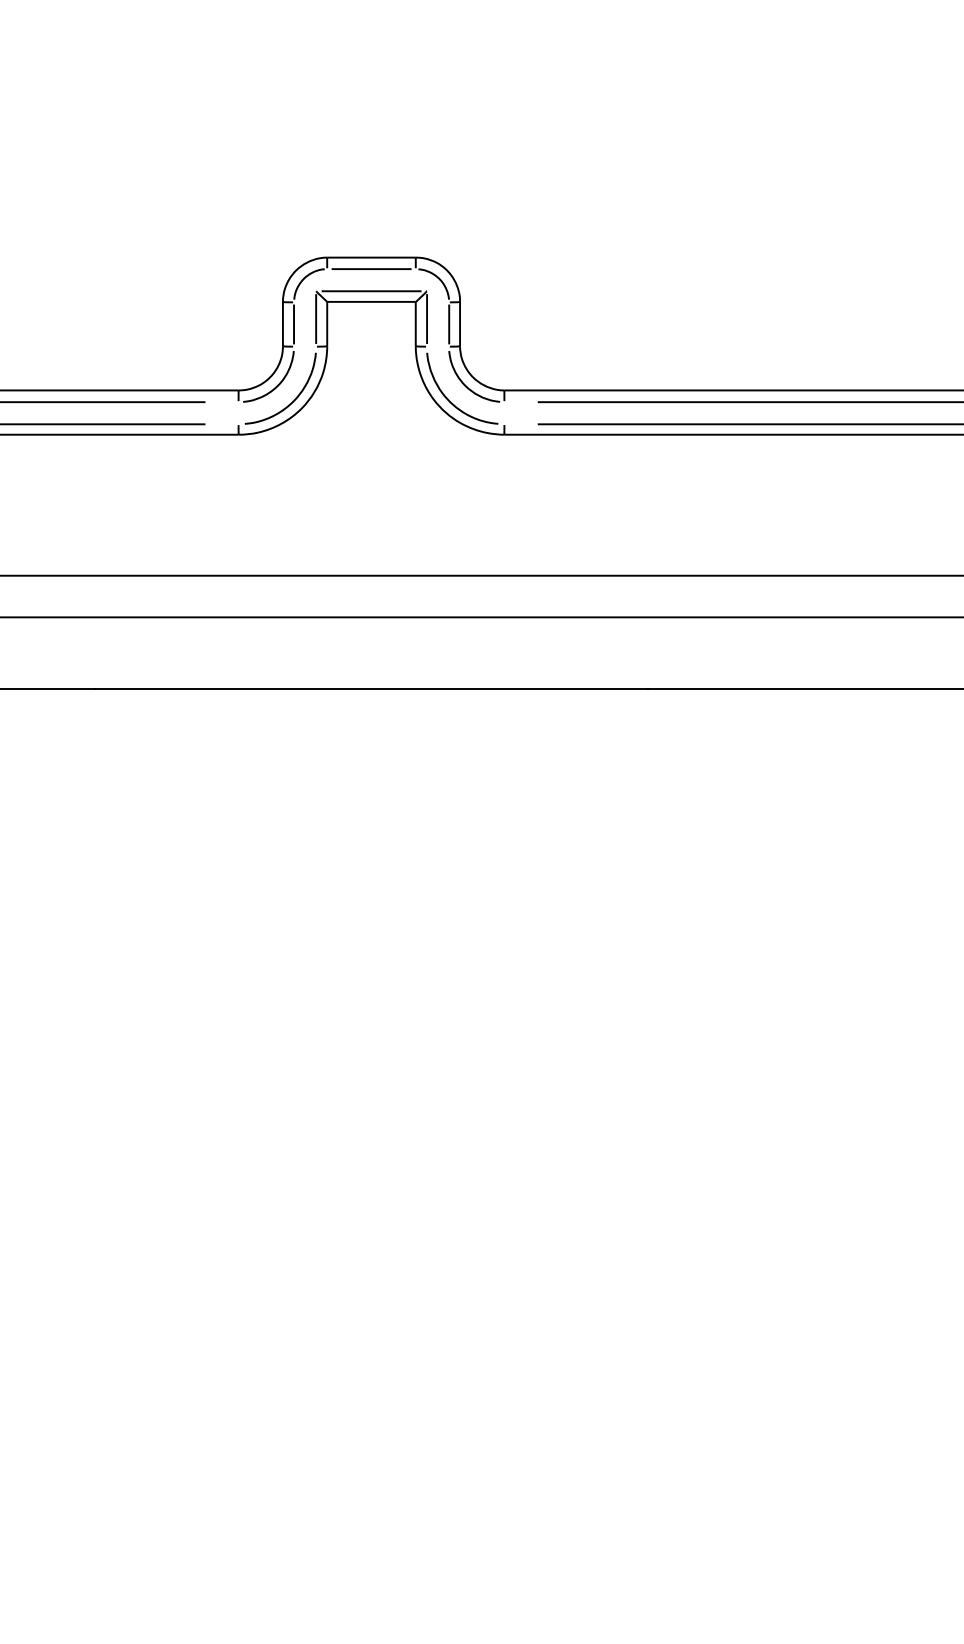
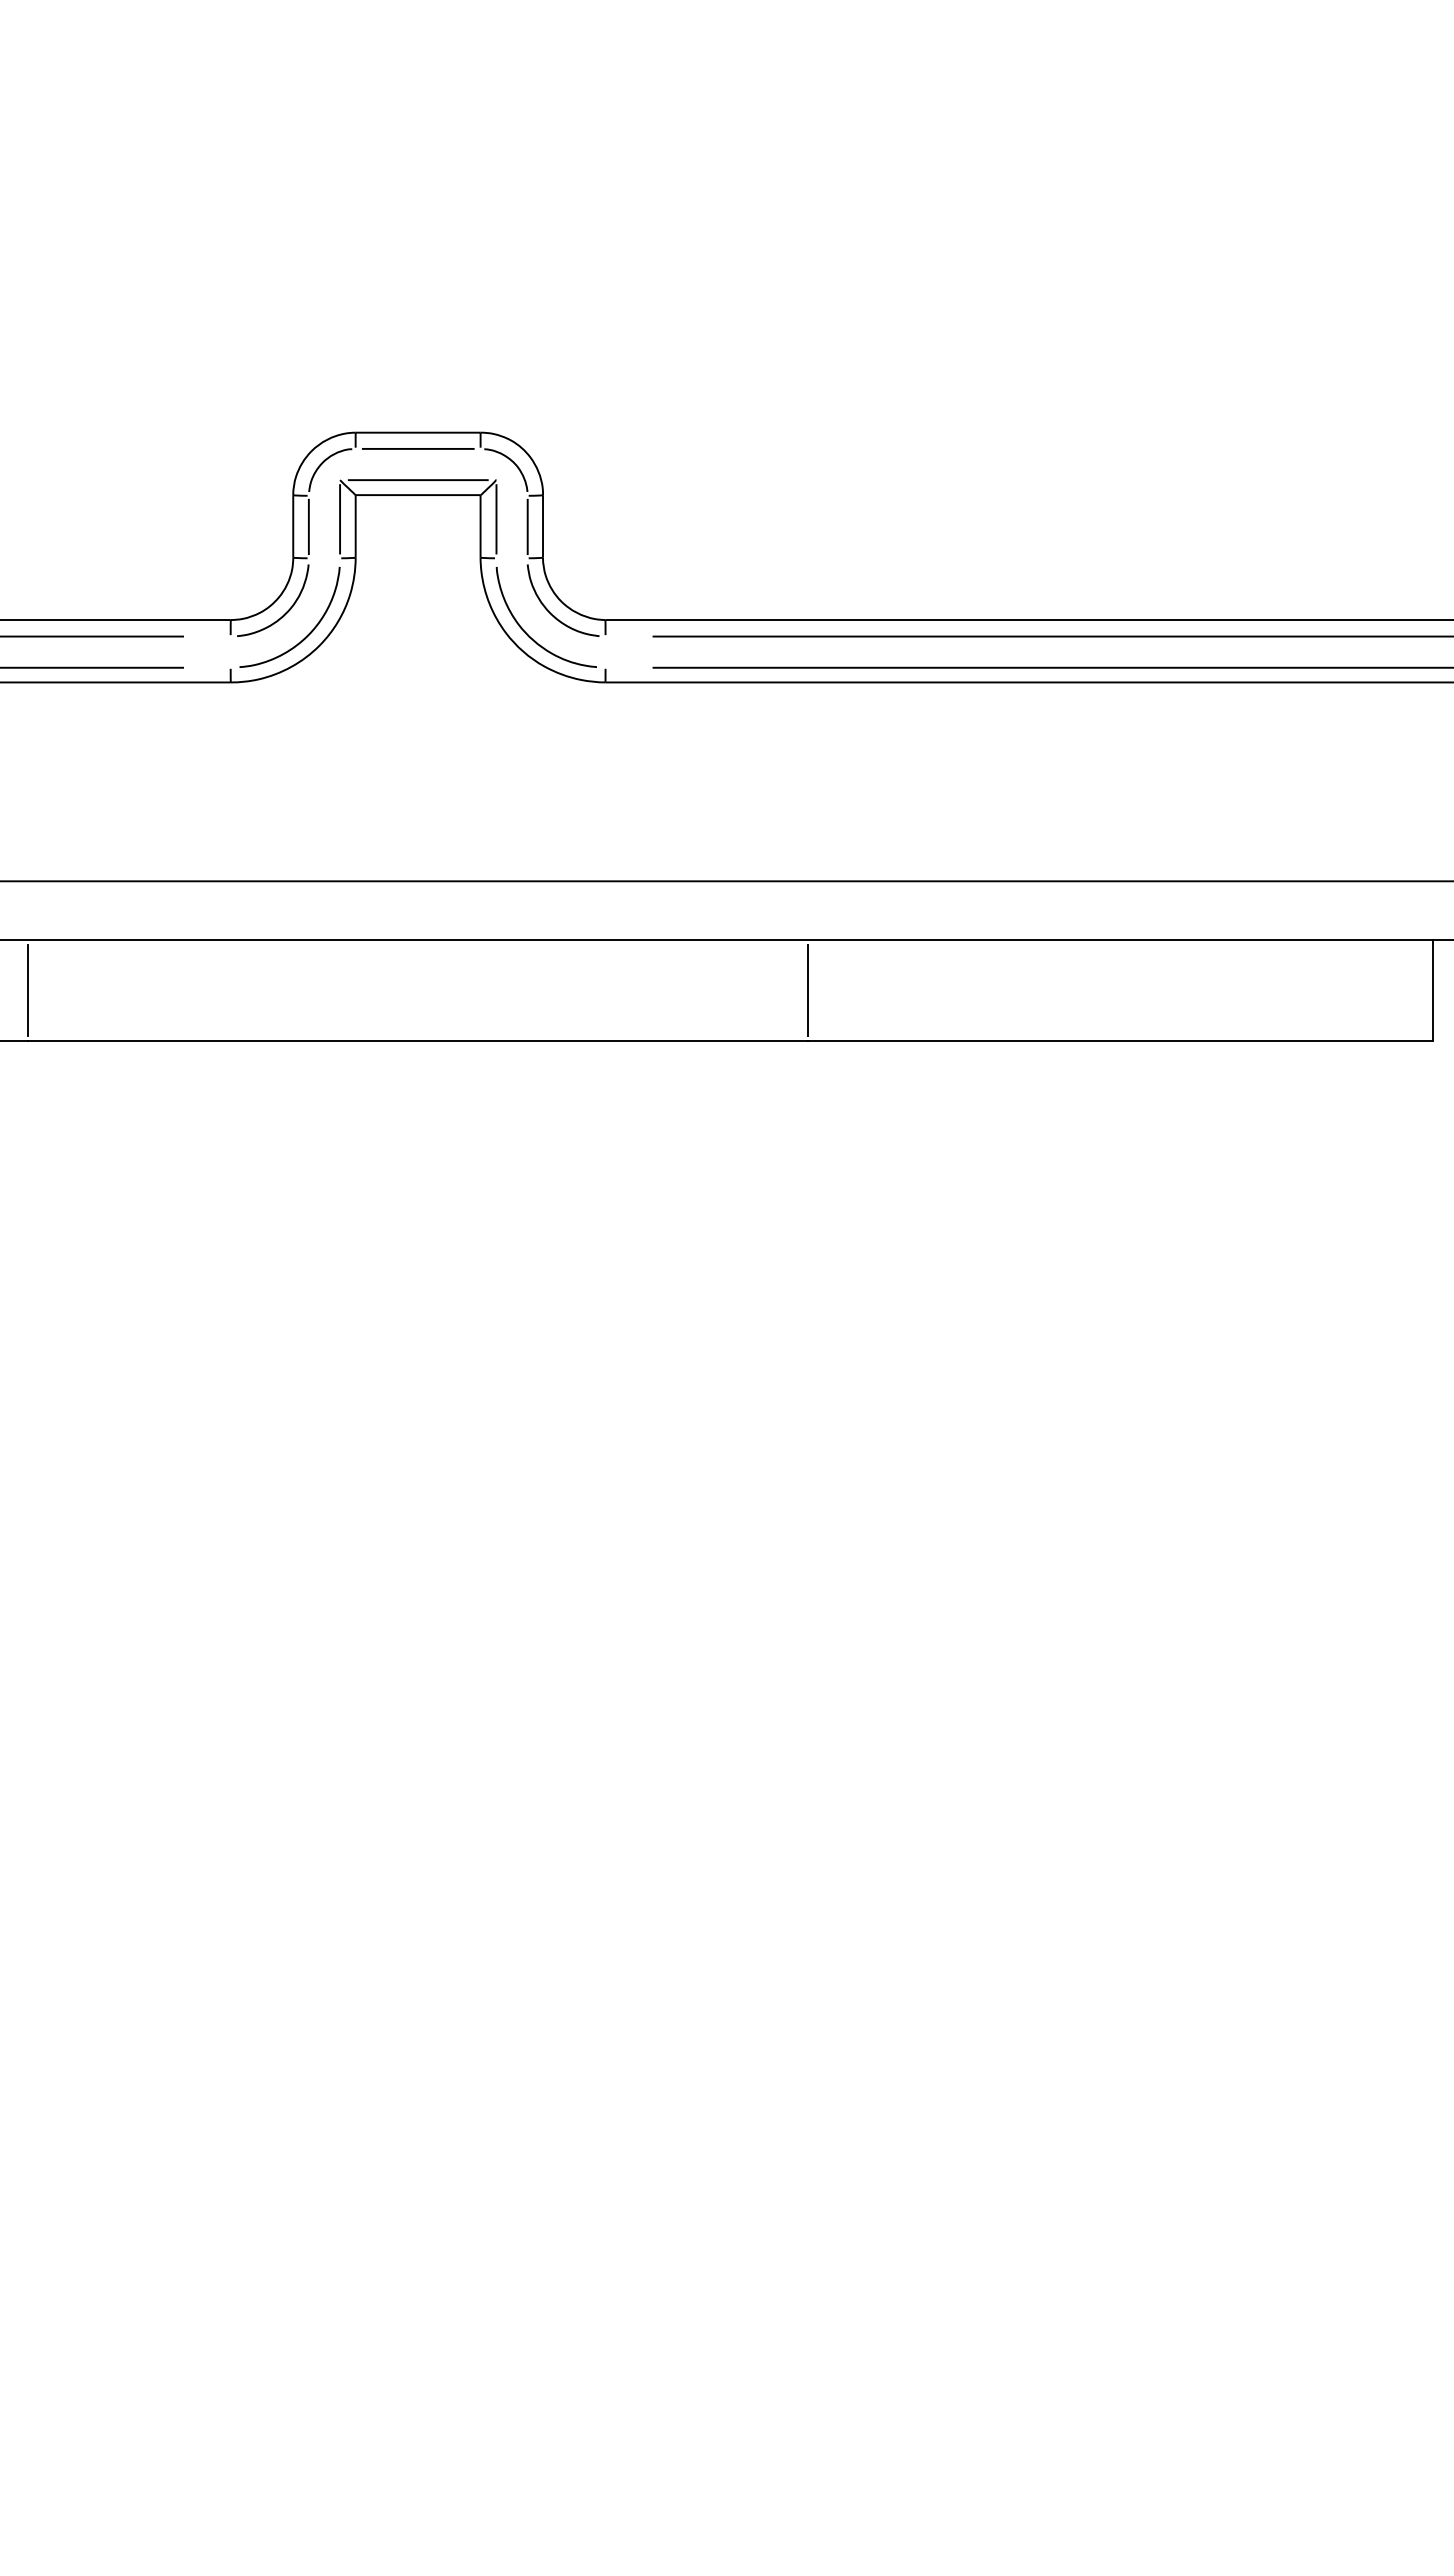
line: (94, 653) -> (27, 990), added
line: (648, 653) -> (808, 990), added

